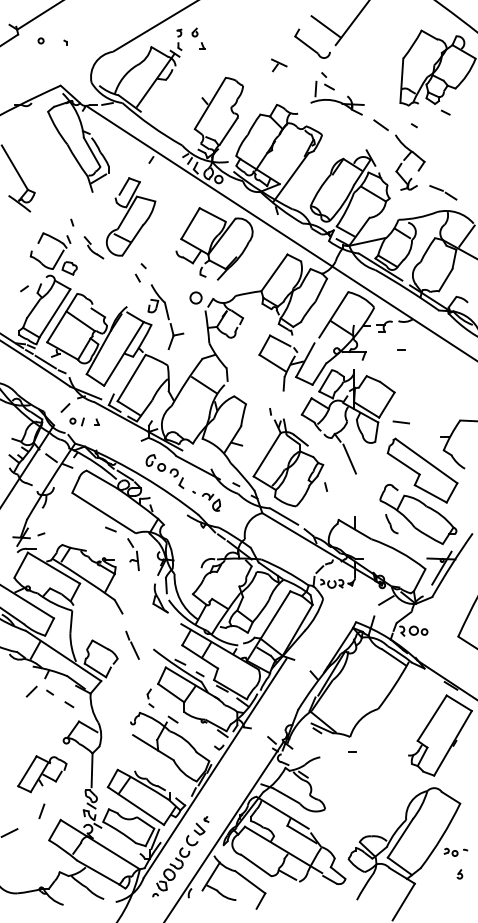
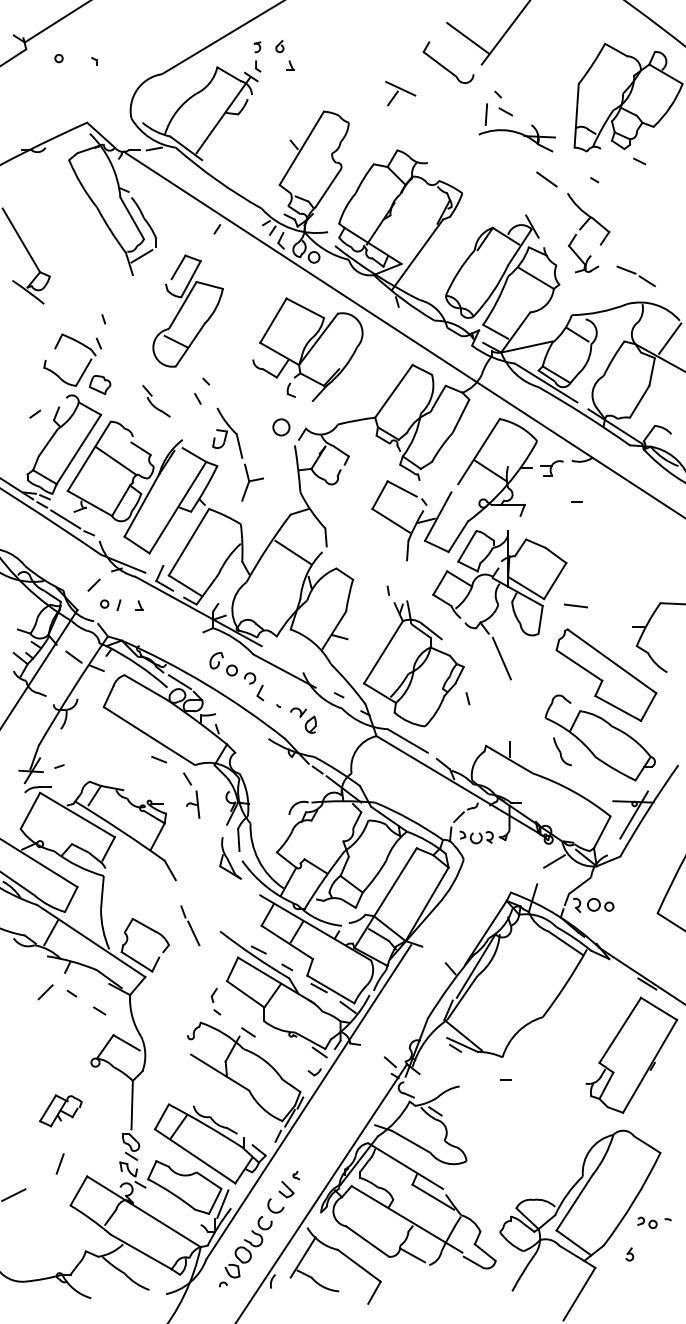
part: (279, 65) -> (401, 93), size x1.4
part: (337, 93) -> (517, 121), moved
part: (93, 247) -> (155, 400), moved
part: (42, 774) -> (61, 1111), size x0.6
part: (459, 874) -> (629, 1254), moved

